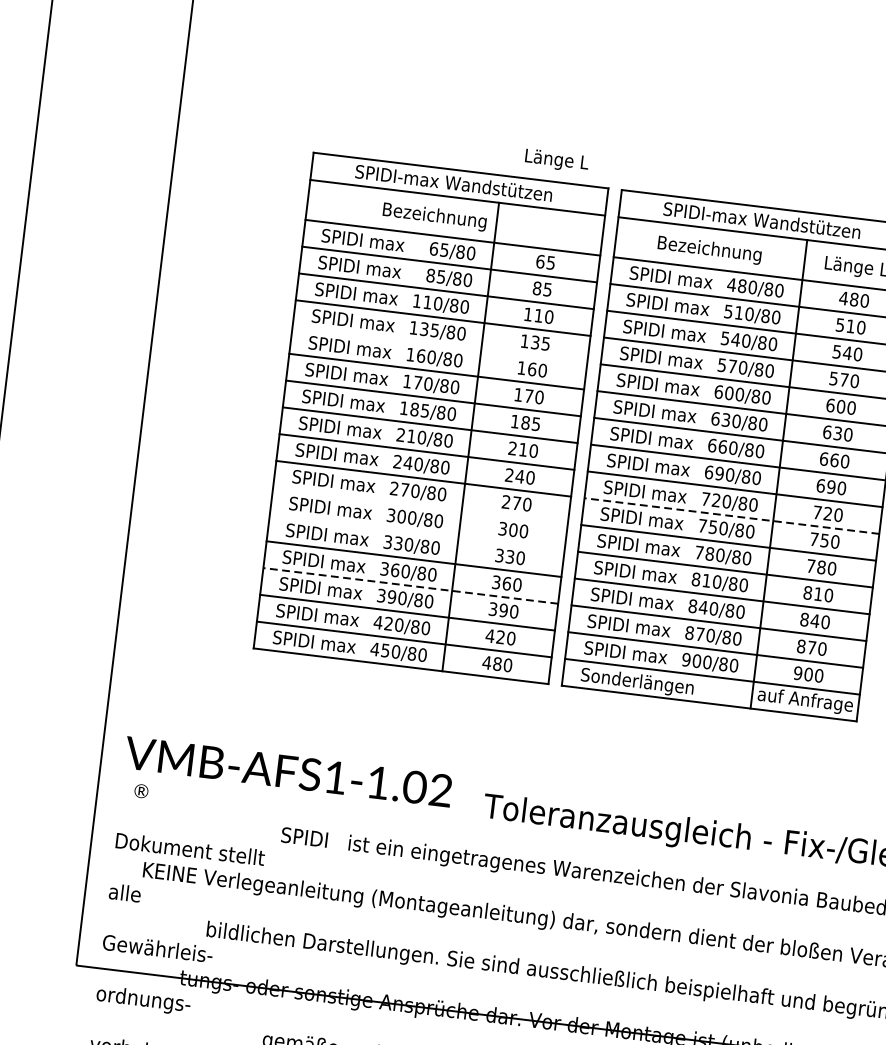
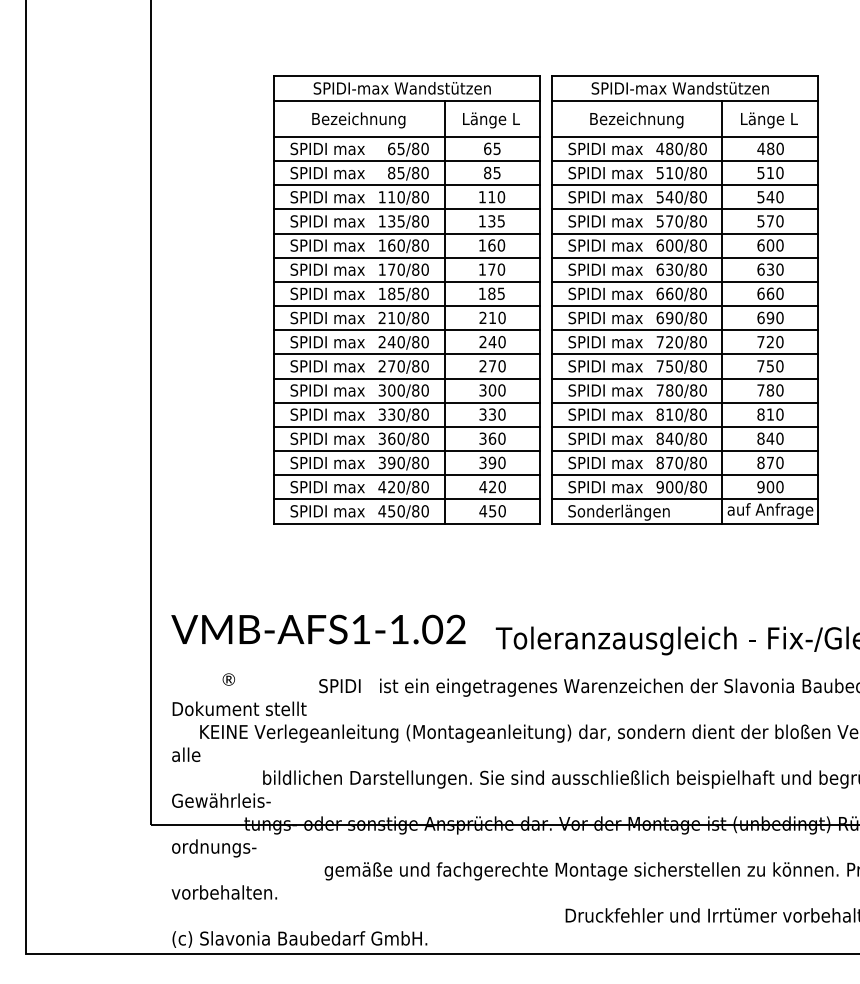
text: (557, 160) -> (491, 120), moved
text: (434, 216) -> (358, 120), moved
line: (440, 344) -> (407, 233), added
line: (420, 505) -> (407, 378), added
line: (732, 516) -> (685, 354), dashed -> solid
line: (417, 532) -> (407, 402), added
line: (411, 586) -> (407, 451), dashed -> solid
text: (497, 664) -> (492, 511), 480 -> 450
text: (141, 791) -> (228, 679), moved

